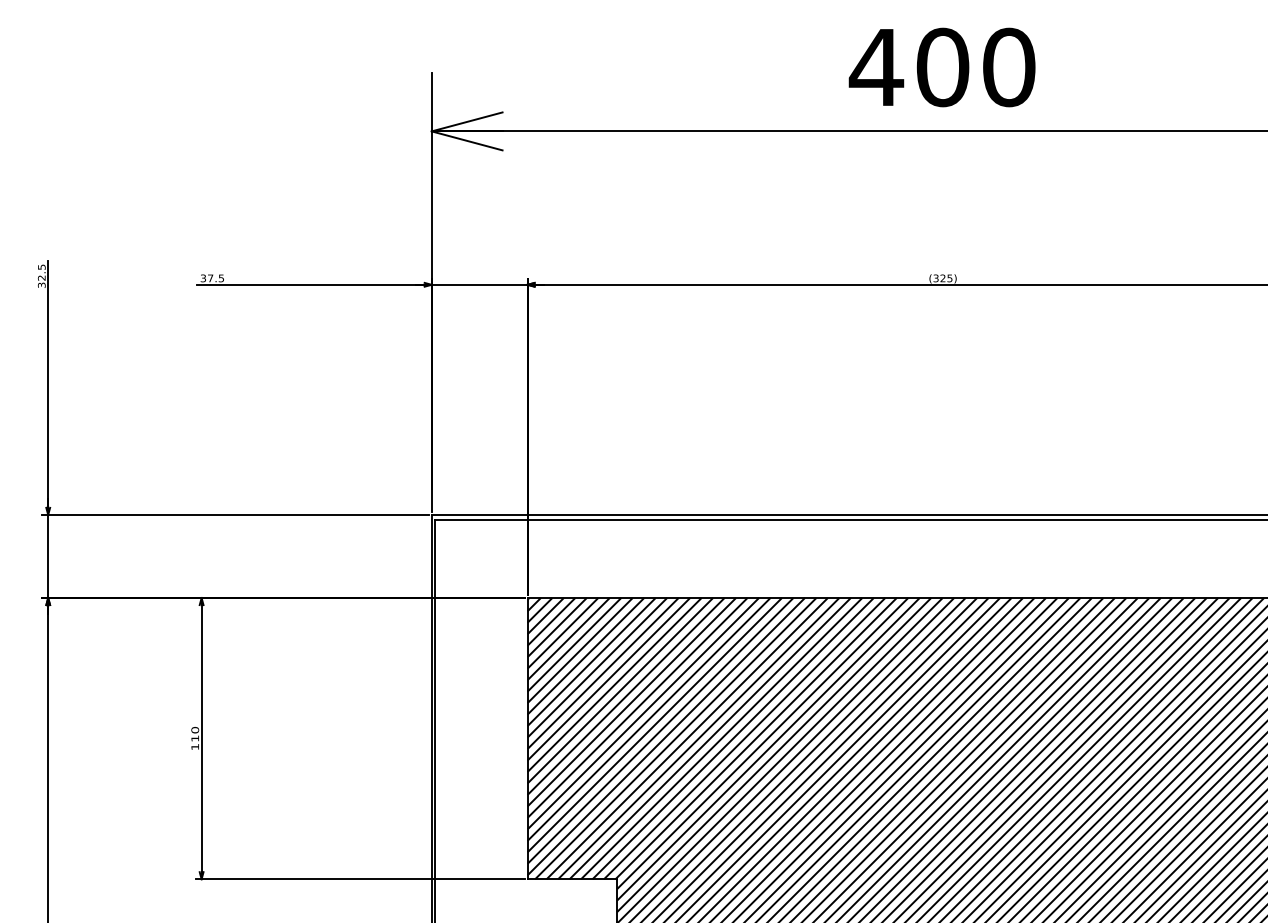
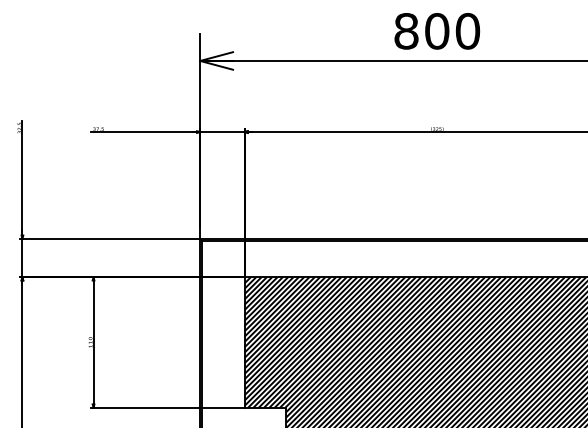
text: (876, 67) -> (406, 31), 400 -> 800

